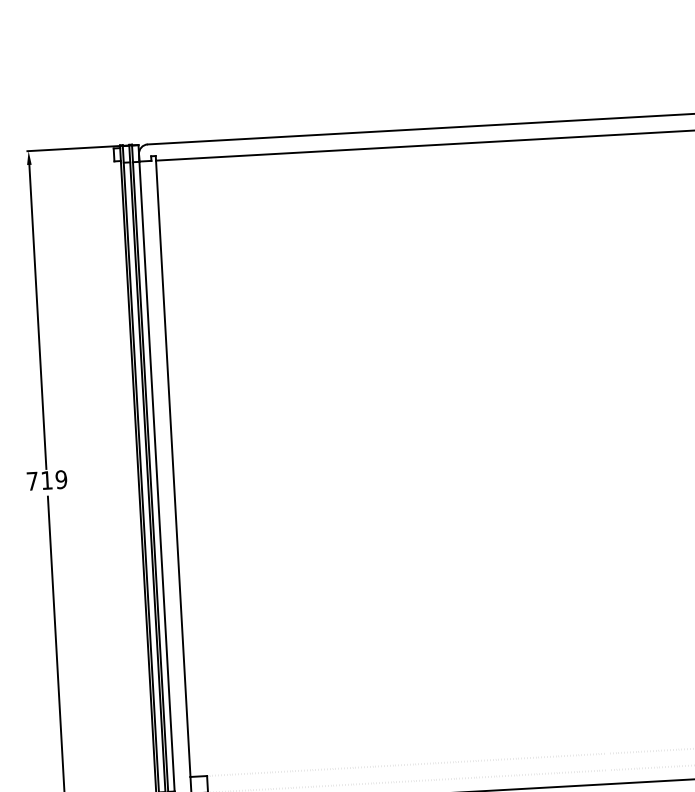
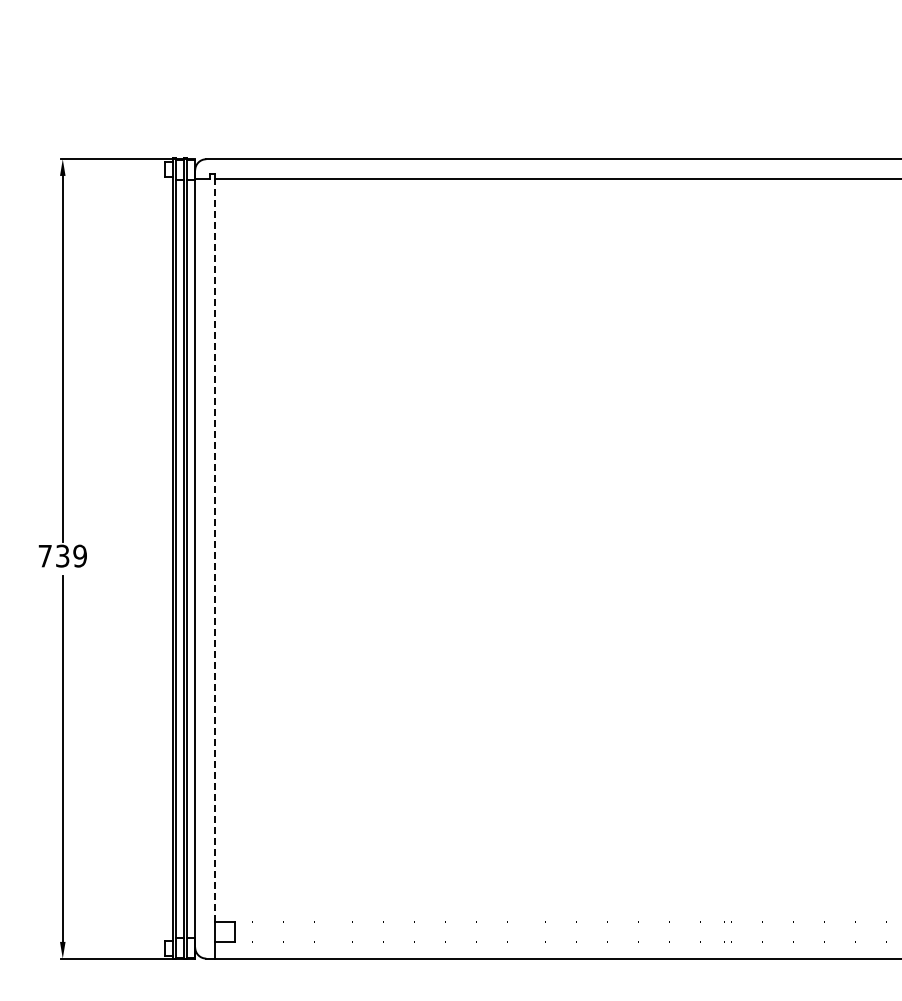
line: (173, 468) -> (215, 550), solid -> dashed
text: (46, 479) -> (62, 555), 719 -> 739

